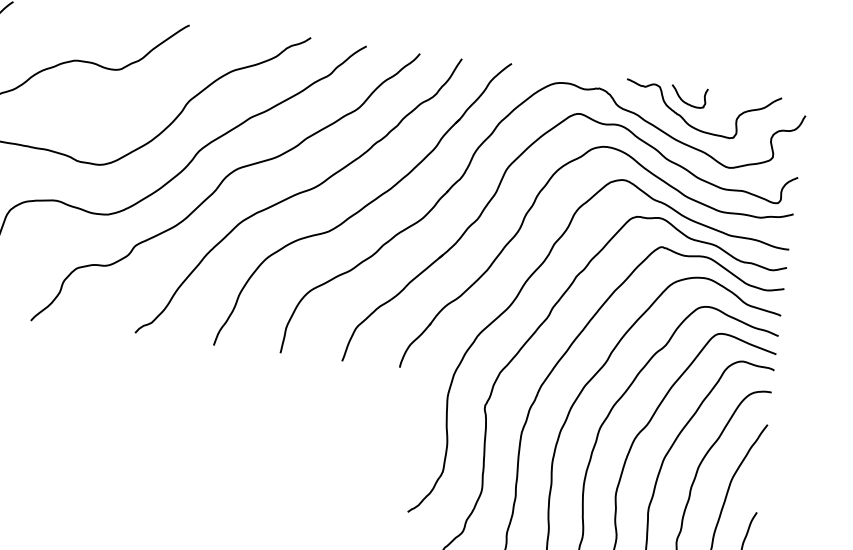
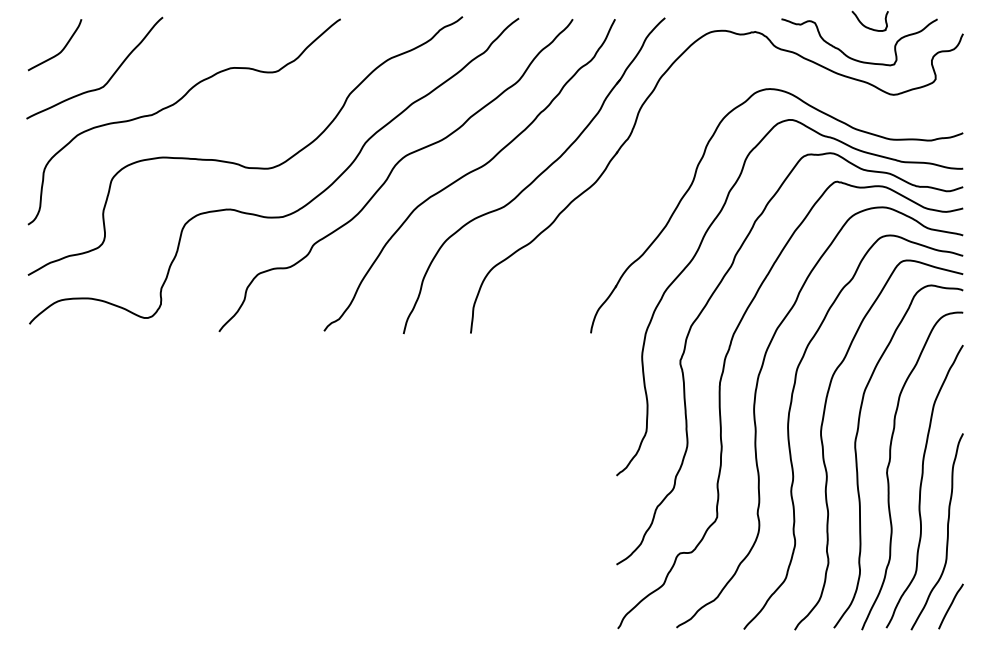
curve: (685, 101) -> (867, 26), moved
part: (493, 198) -> (663, 153), removed

